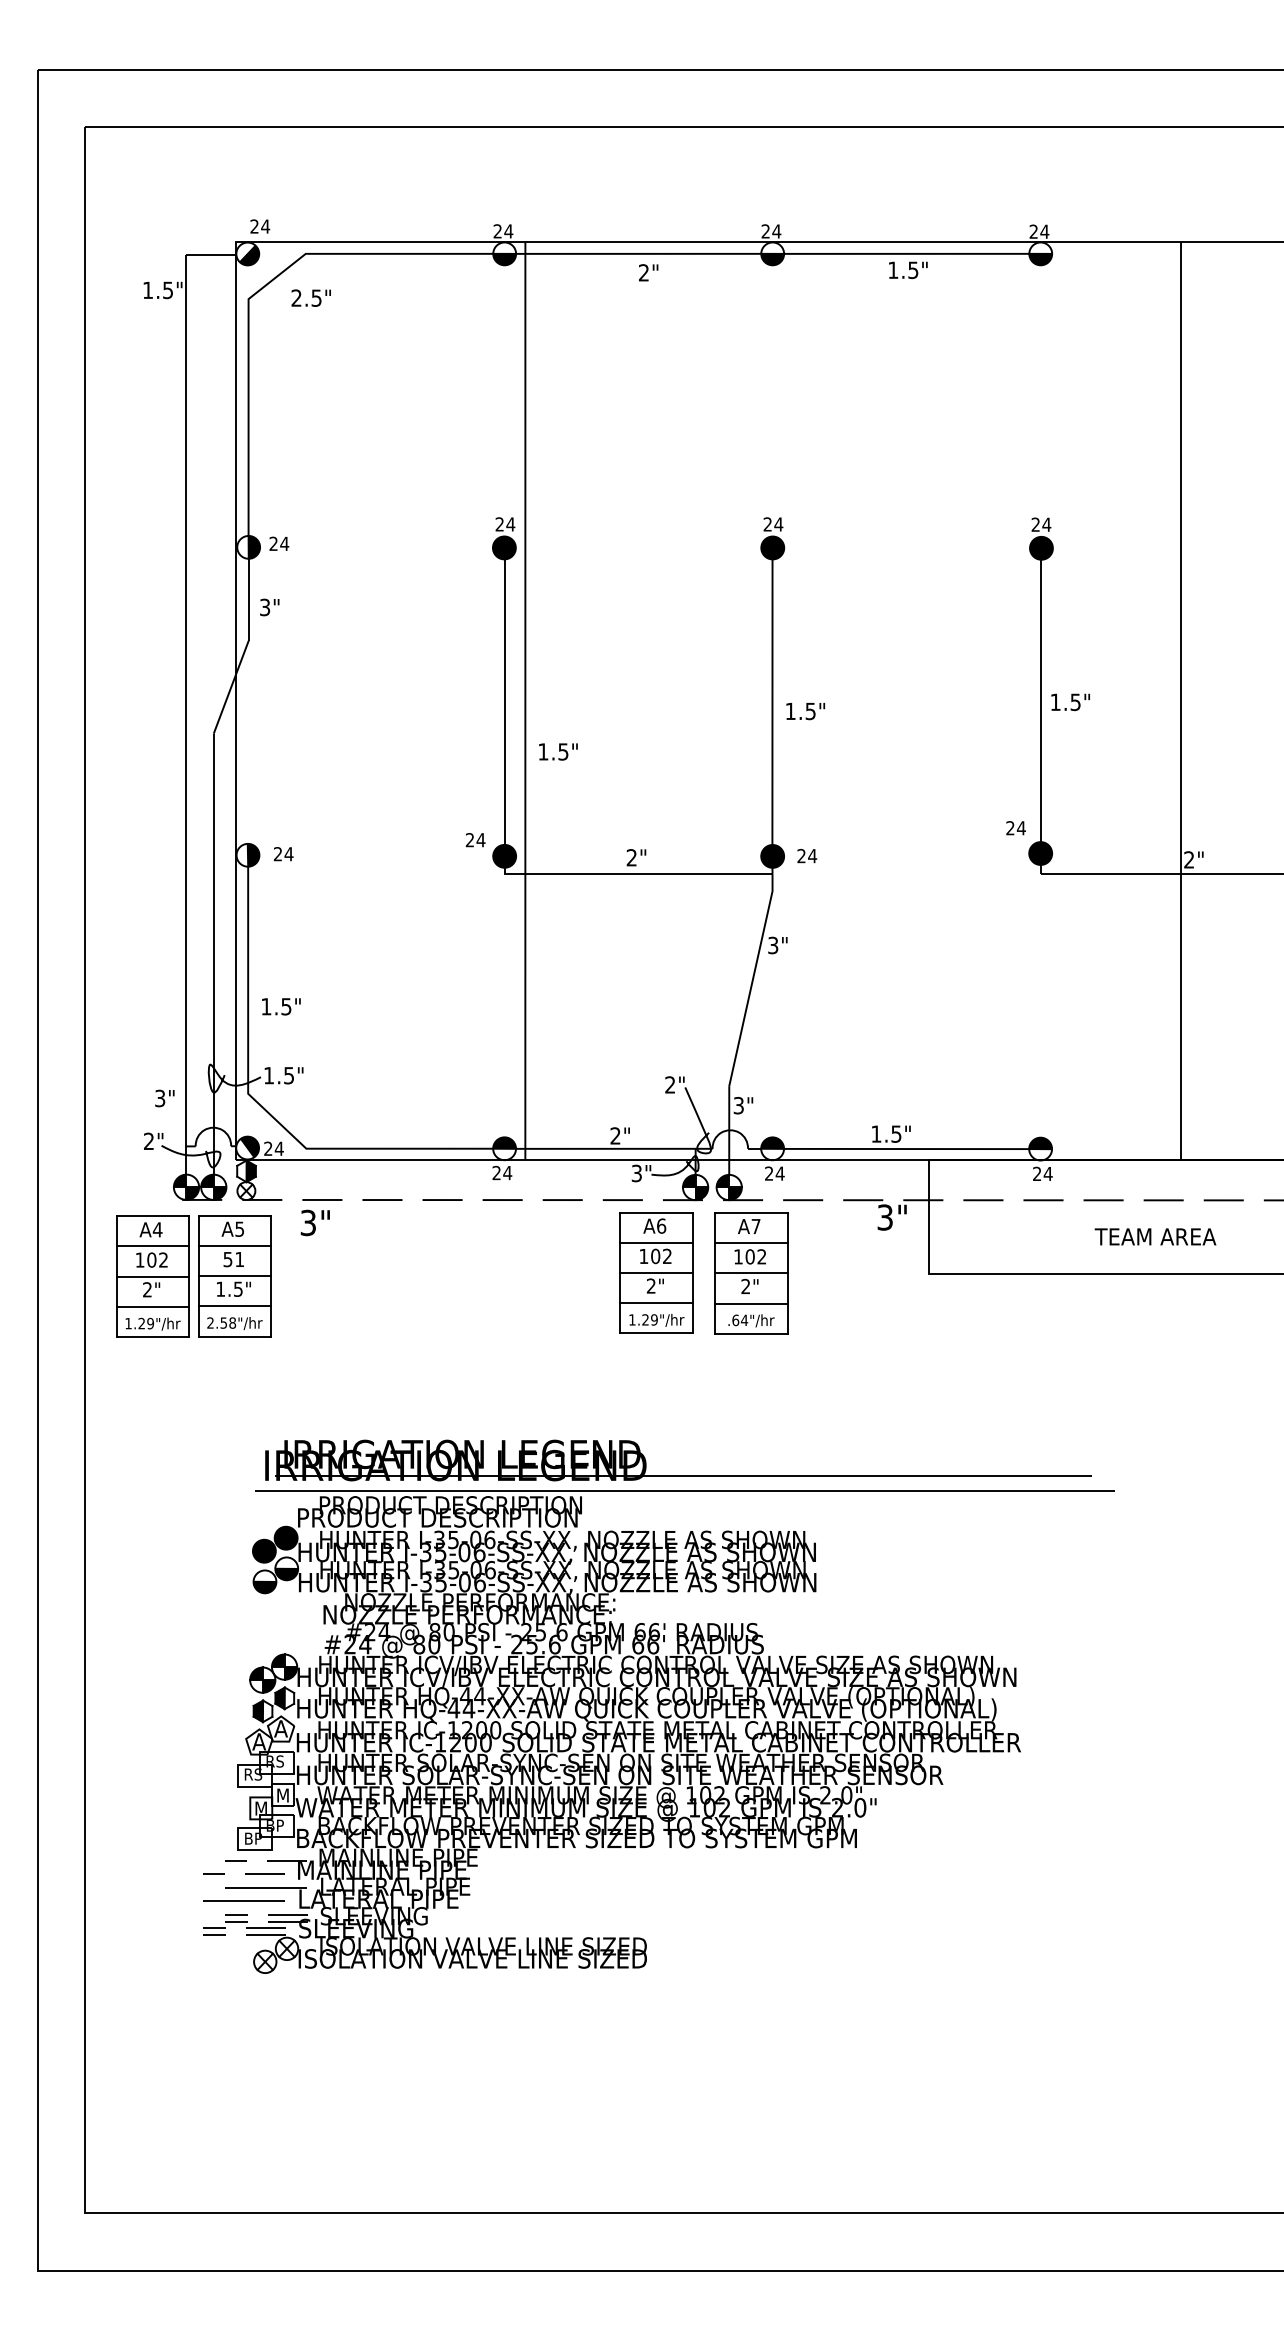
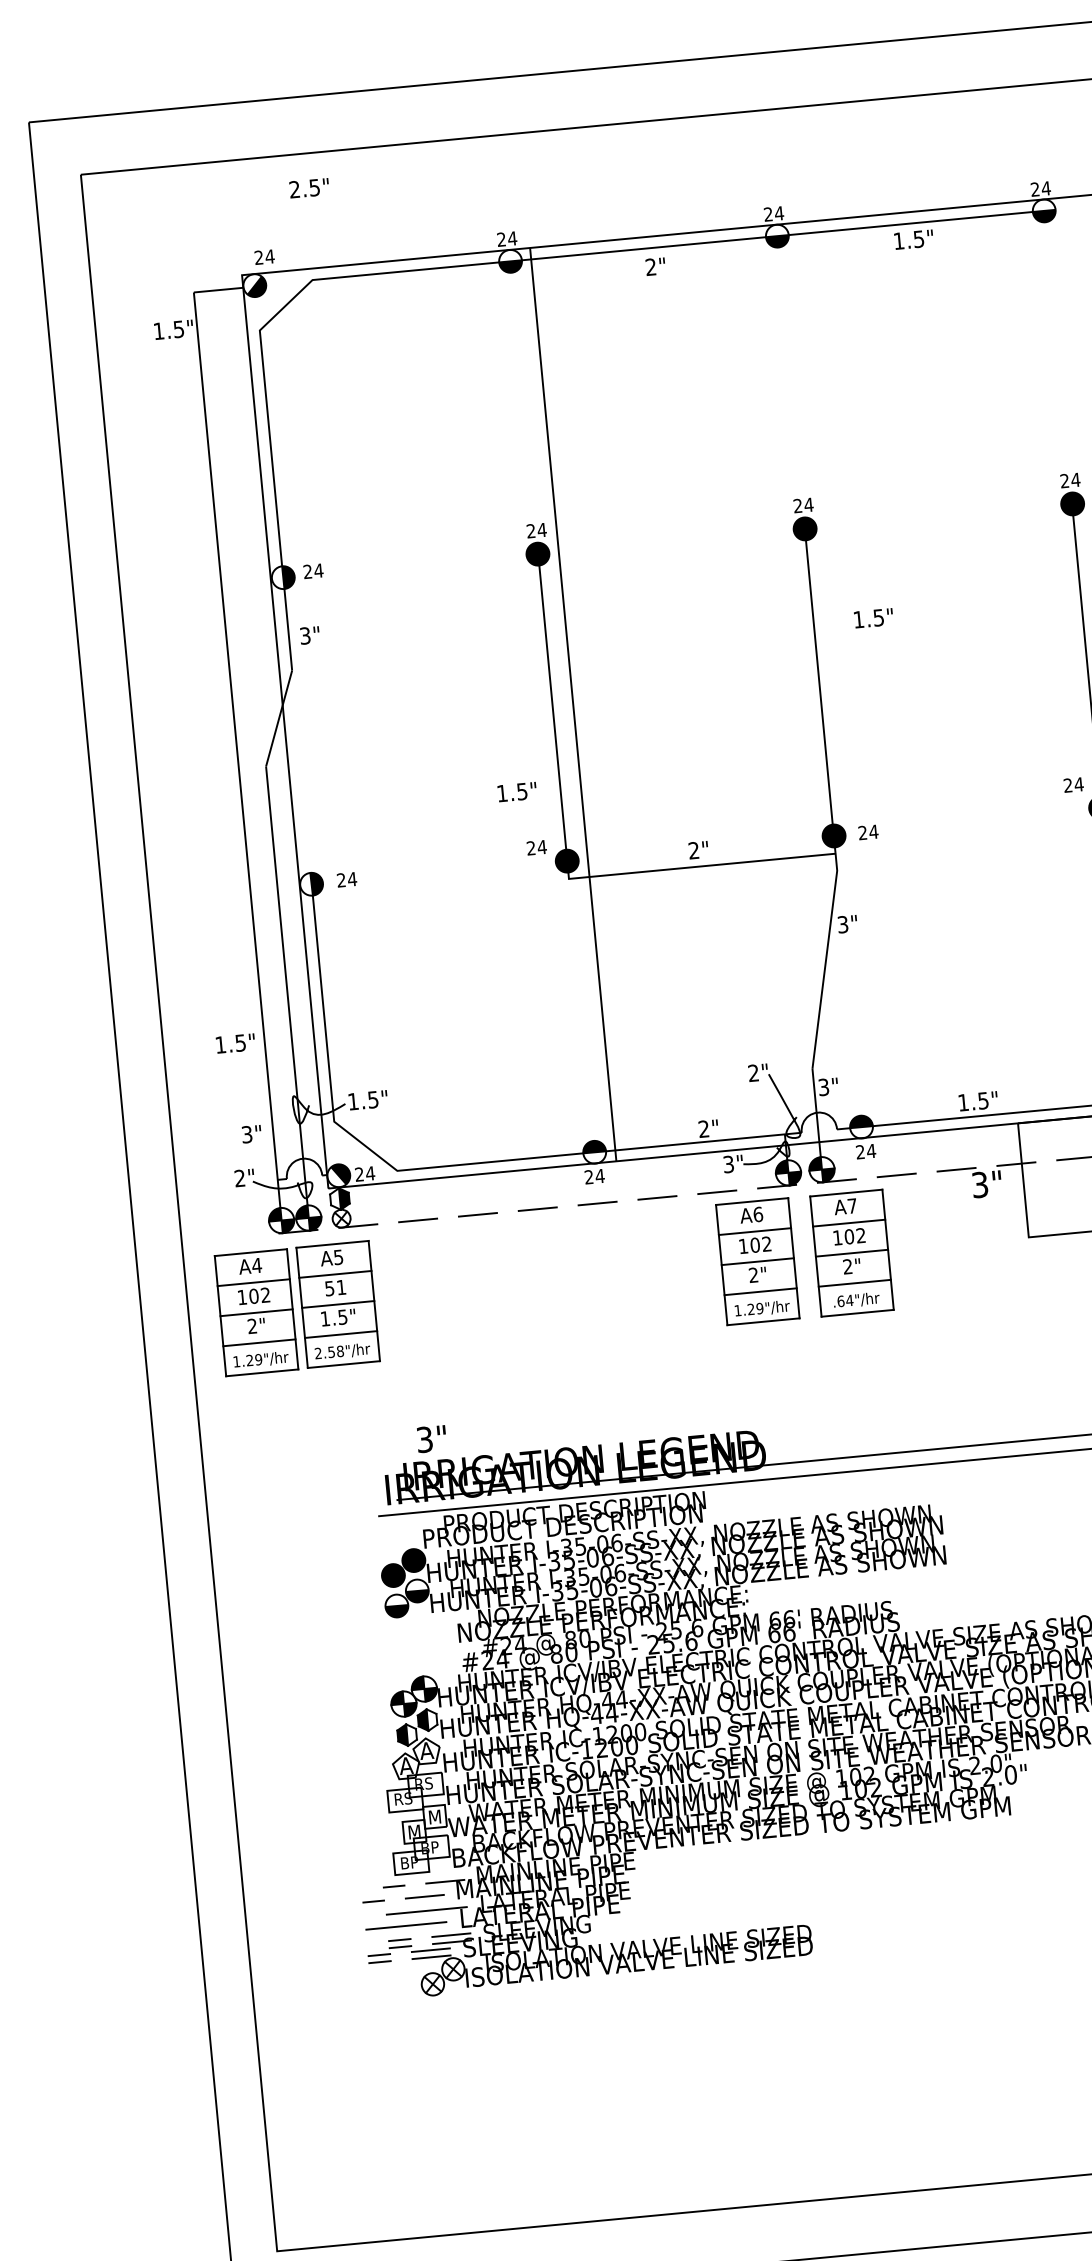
text: (310, 297) -> (308, 187), moved
text: (805, 711) -> (873, 618), moved
text: (558, 751) -> (517, 791), moved
text: (281, 1006) -> (235, 1043), moved
text: (314, 1222) -> (430, 1438), moved

